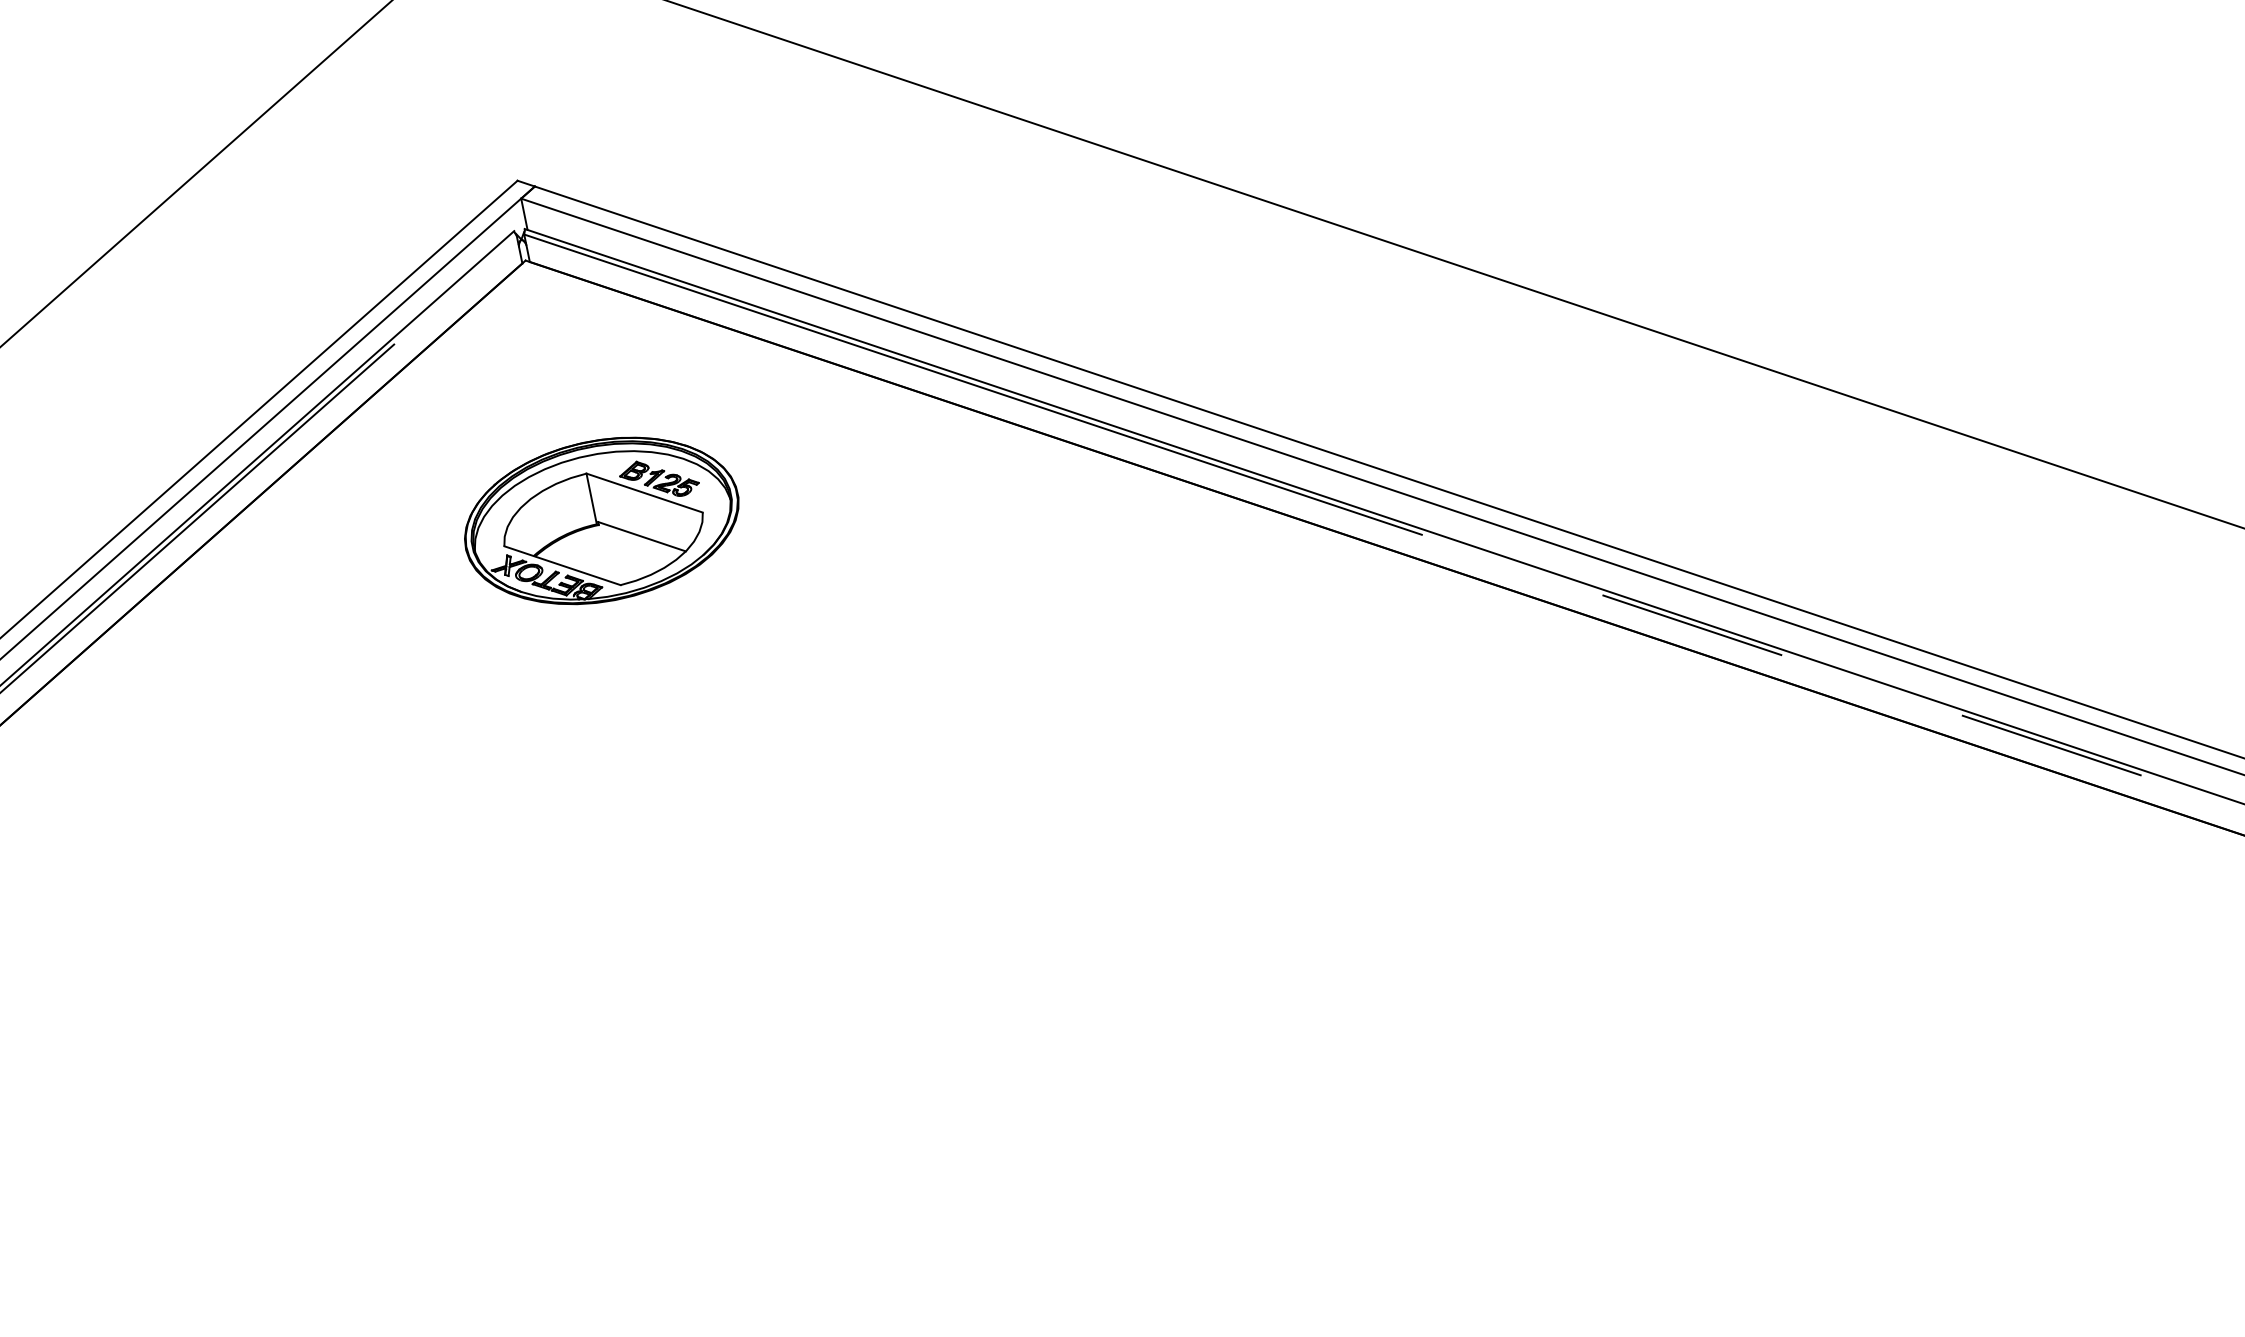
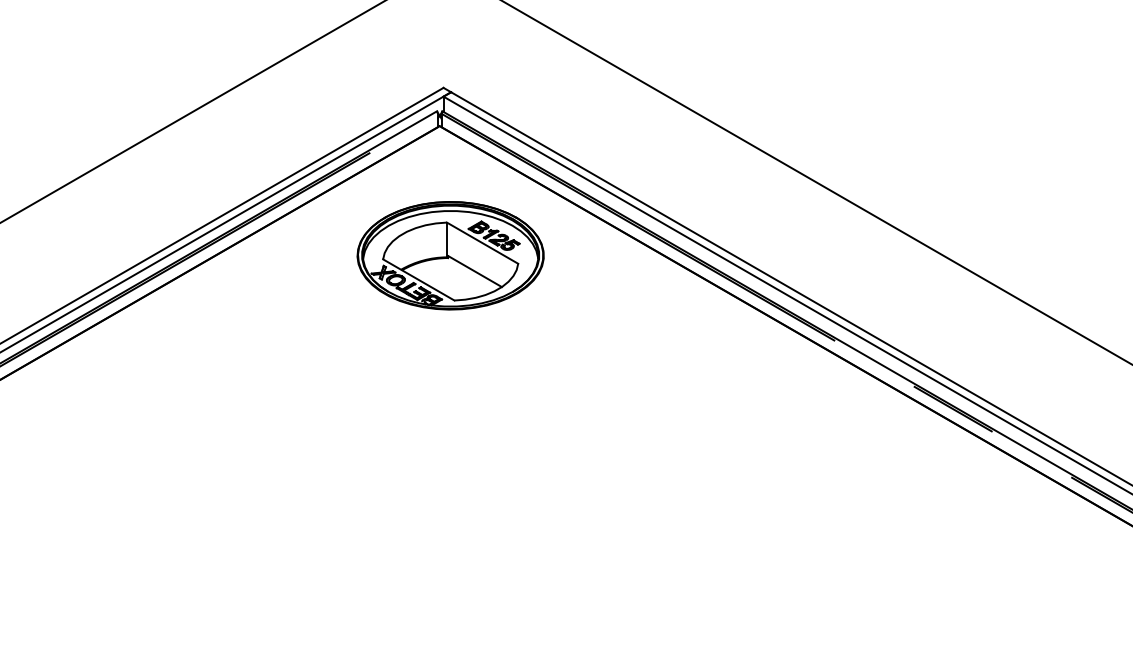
part: (601, 520) -> (450, 255), size x1.4

